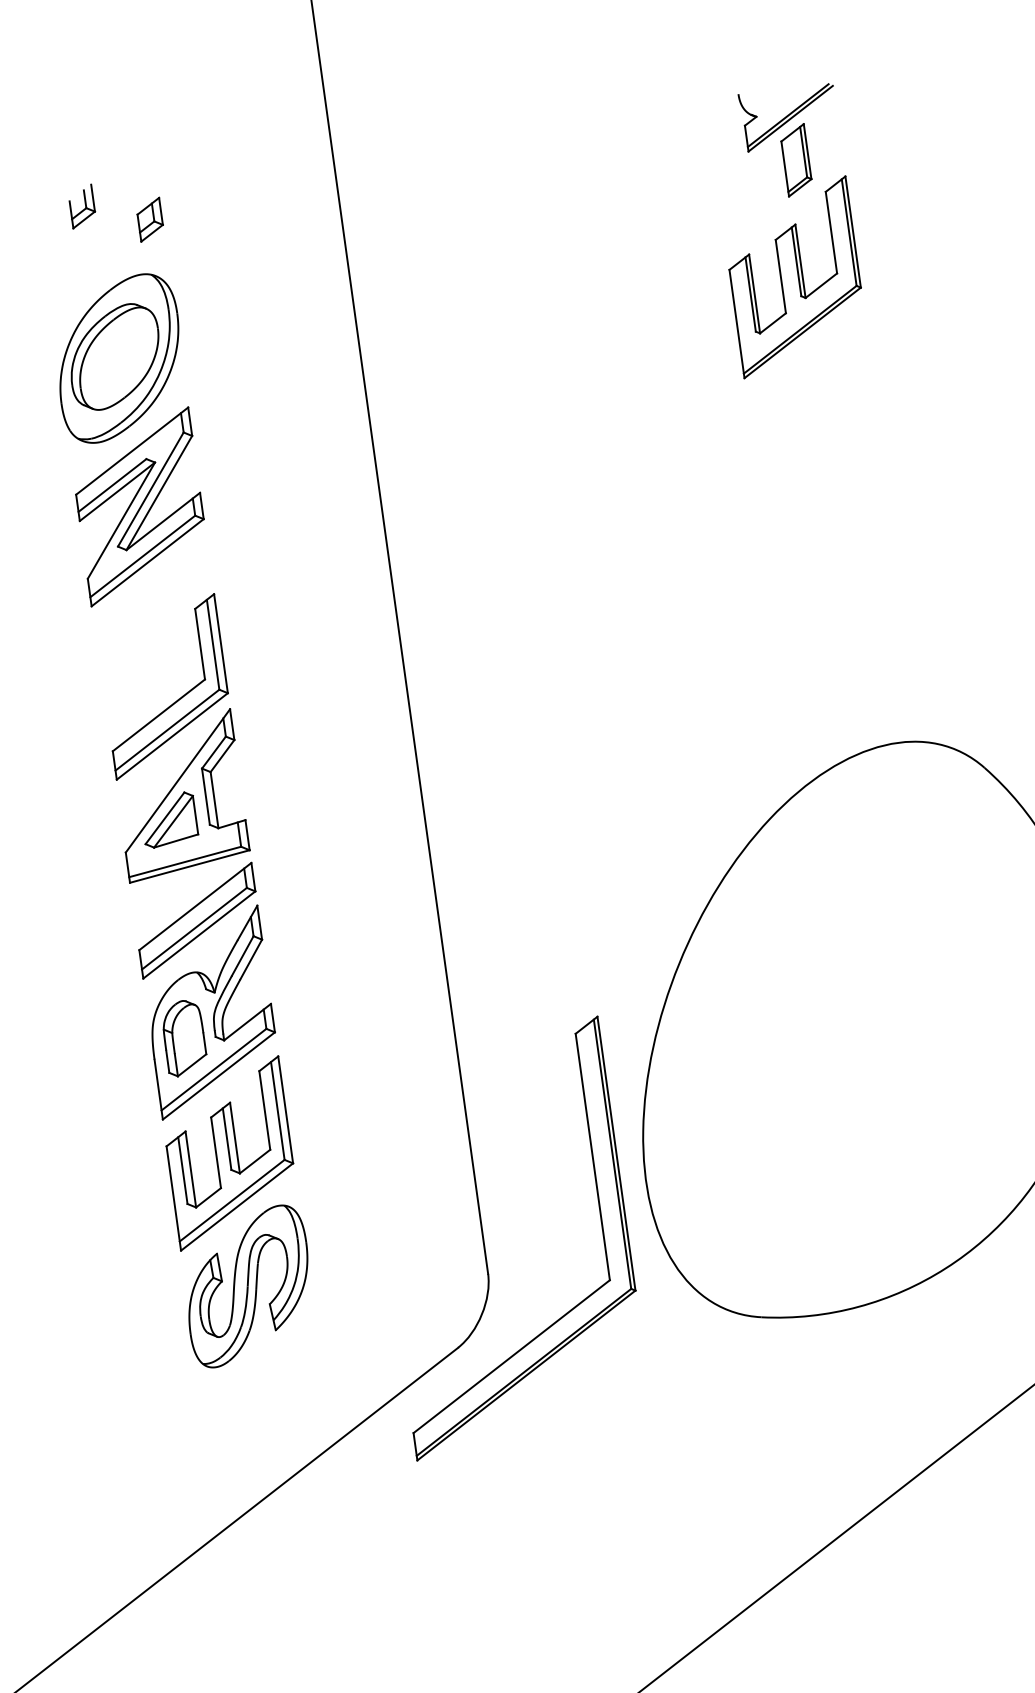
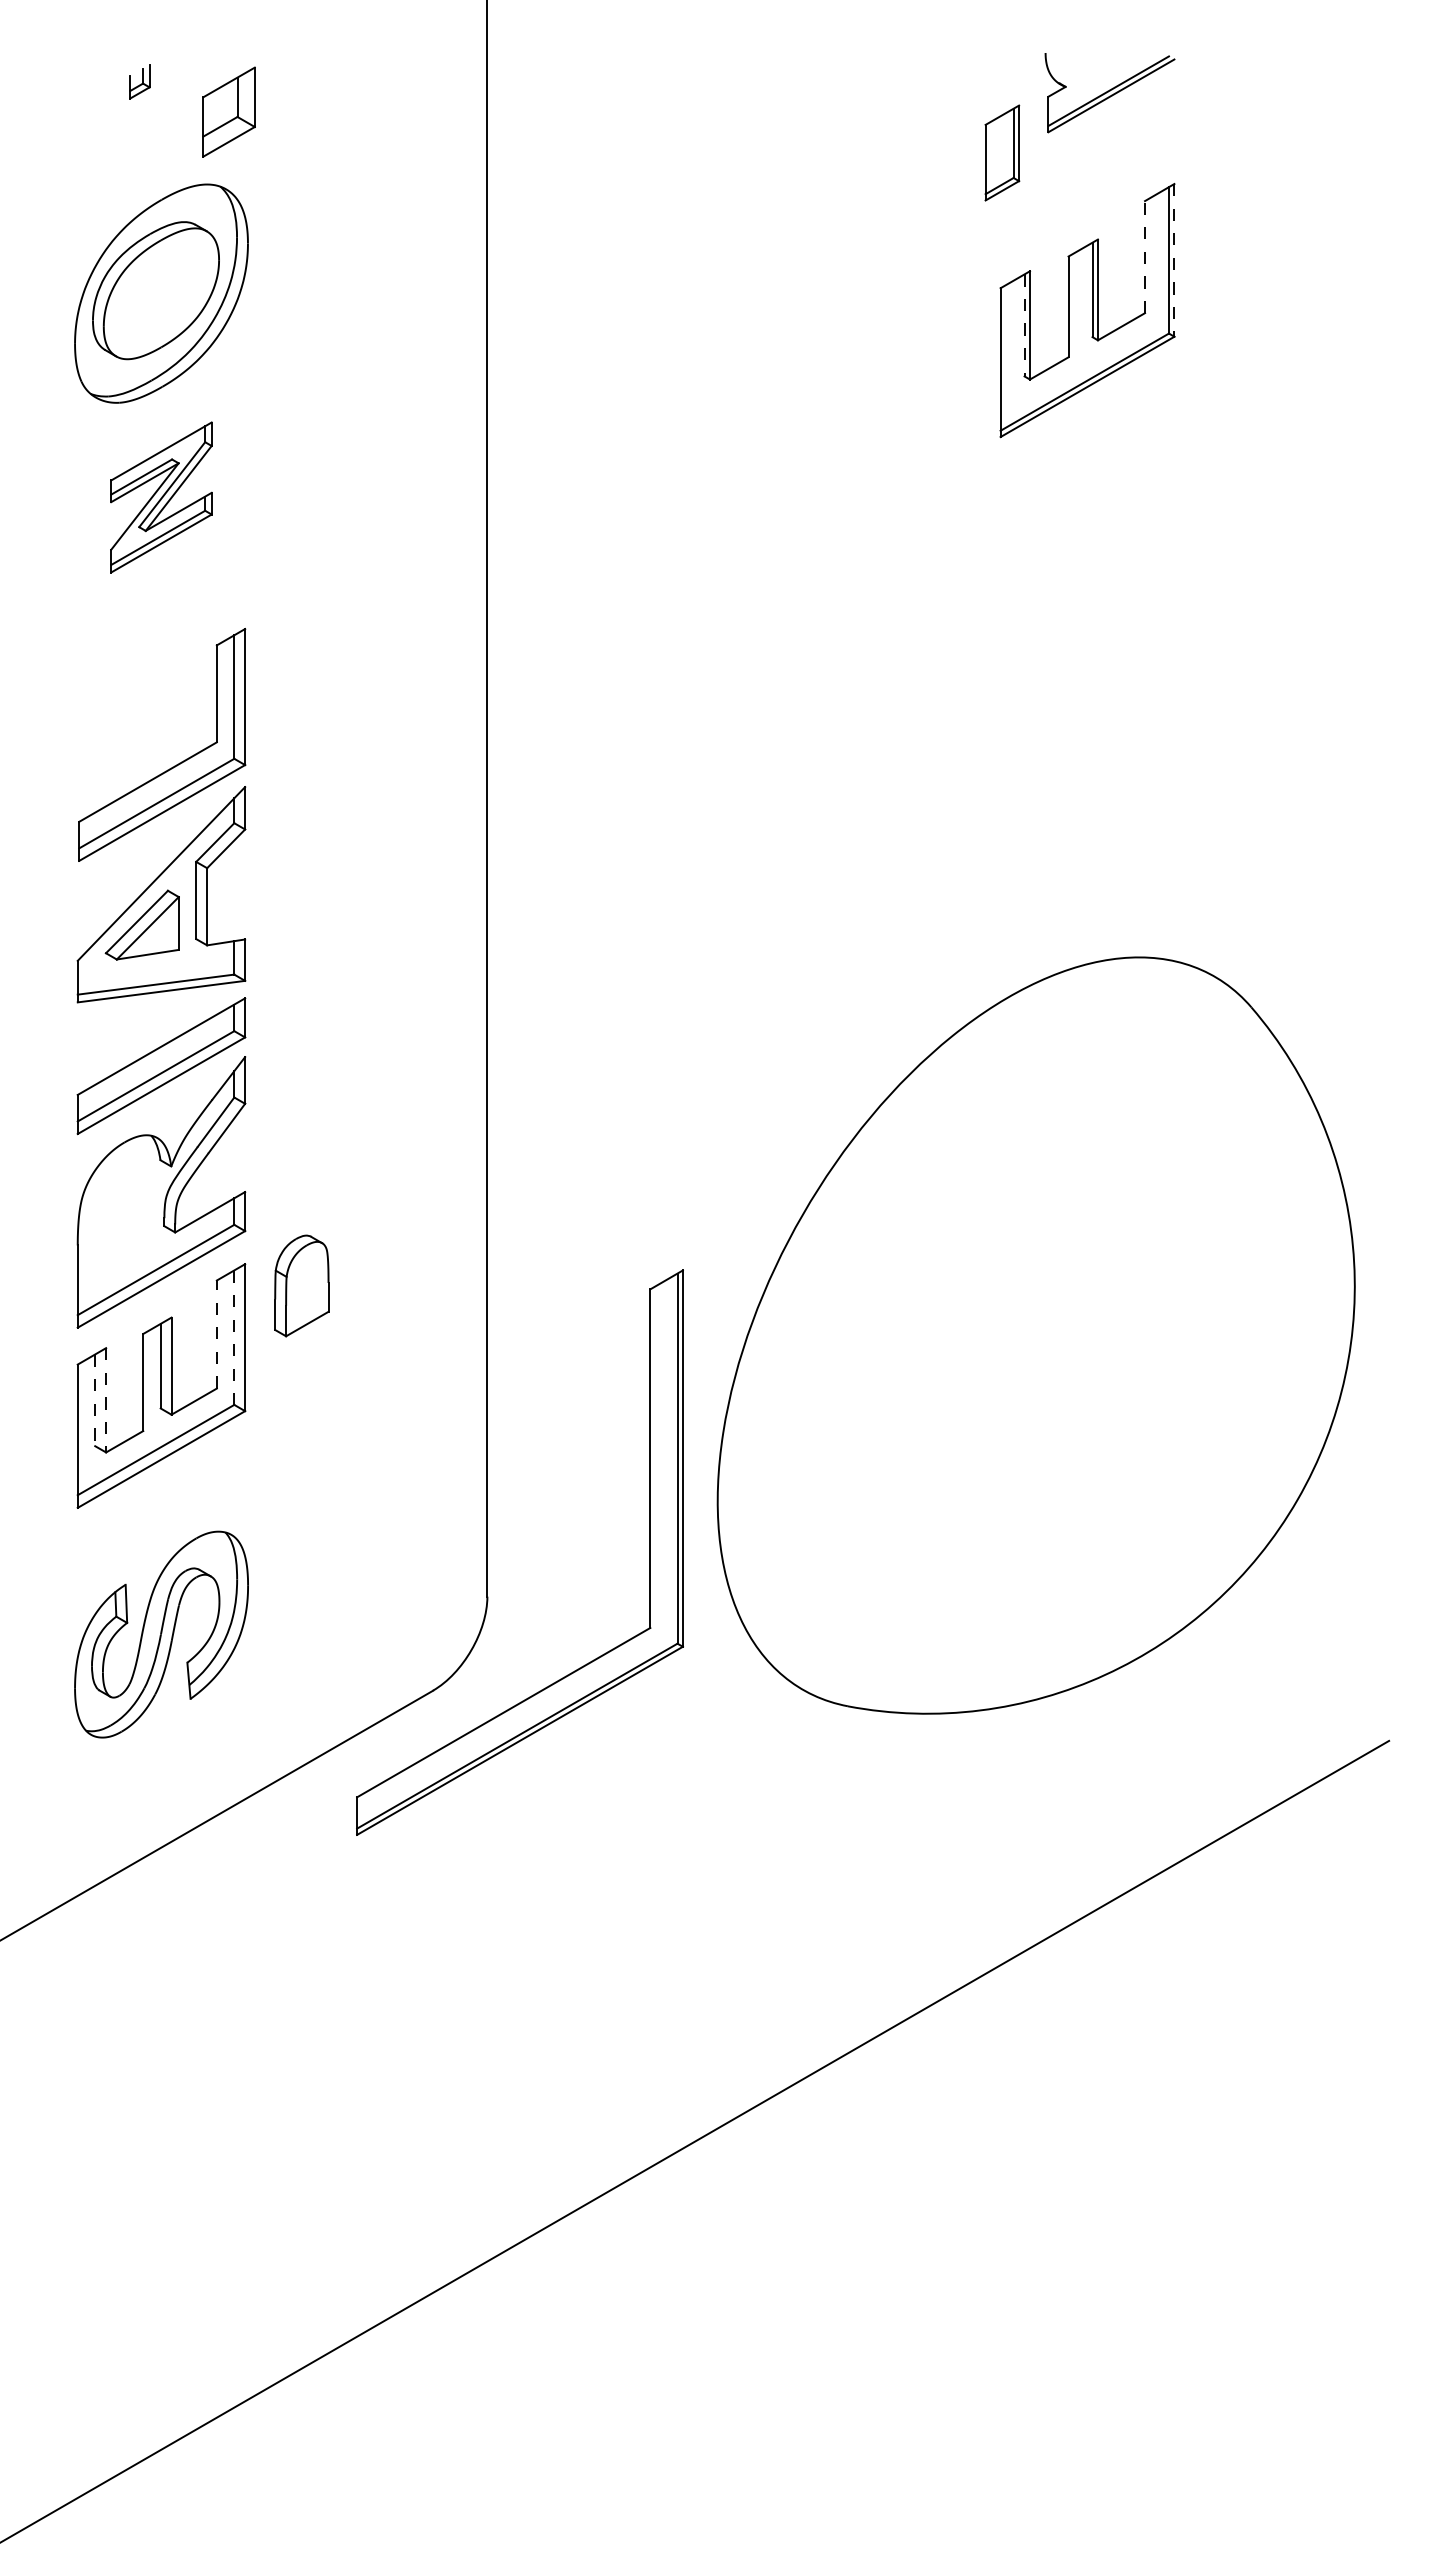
part: (796, 159) -> (1002, 152), moved
part: (81, 206) -> (139, 81), size x0.6
part: (149, 219) -> (228, 112), size x1.6
line: (831, 232) -> (1145, 256), solid -> dashed
line: (853, 232) -> (1174, 260), solid -> dashed
line: (750, 294) -> (1024, 325), solid -> dashed
part: (139, 506) -> (161, 497), size x0.6
part: (183, 1037) -> (301, 1285), moved
line: (264, 1110) -> (216, 1334), solid -> dashed
line: (278, 1111) -> (234, 1338), solid -> dashed
line: (191, 1169) -> (106, 1400), solid -> dashed
line: (183, 1170) -> (95, 1400), solid -> dashed
part: (248, 1286) -> (161, 1634), moved

